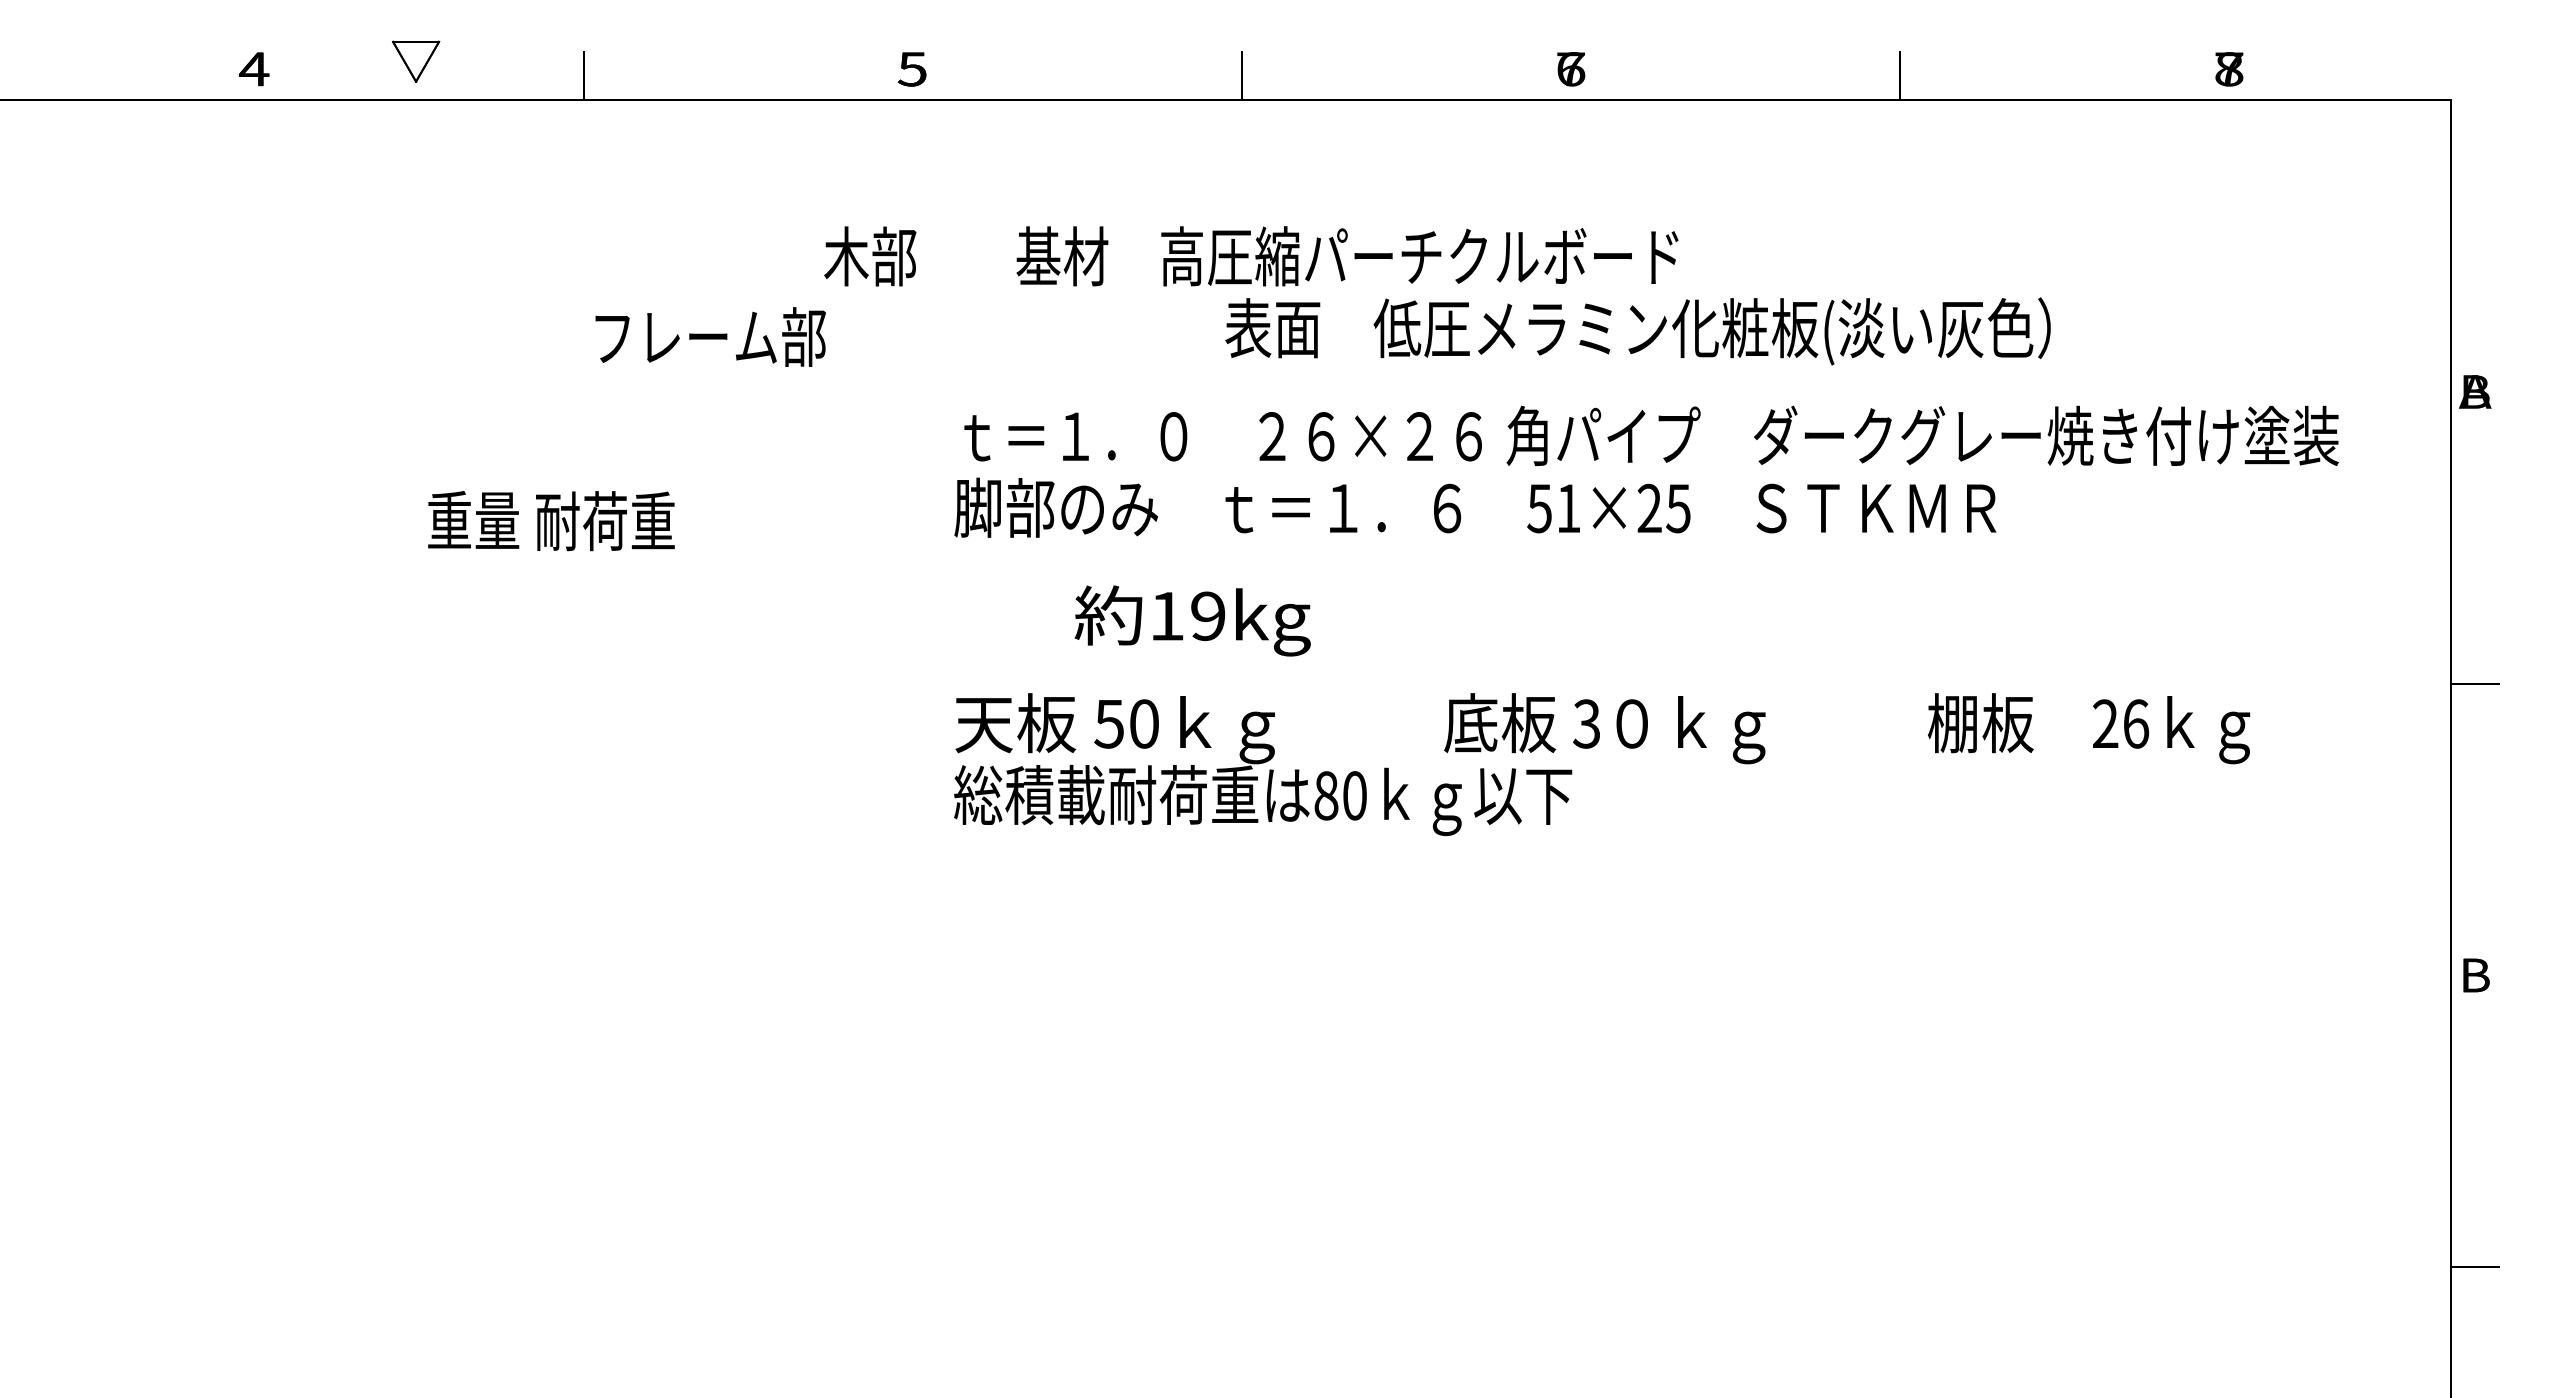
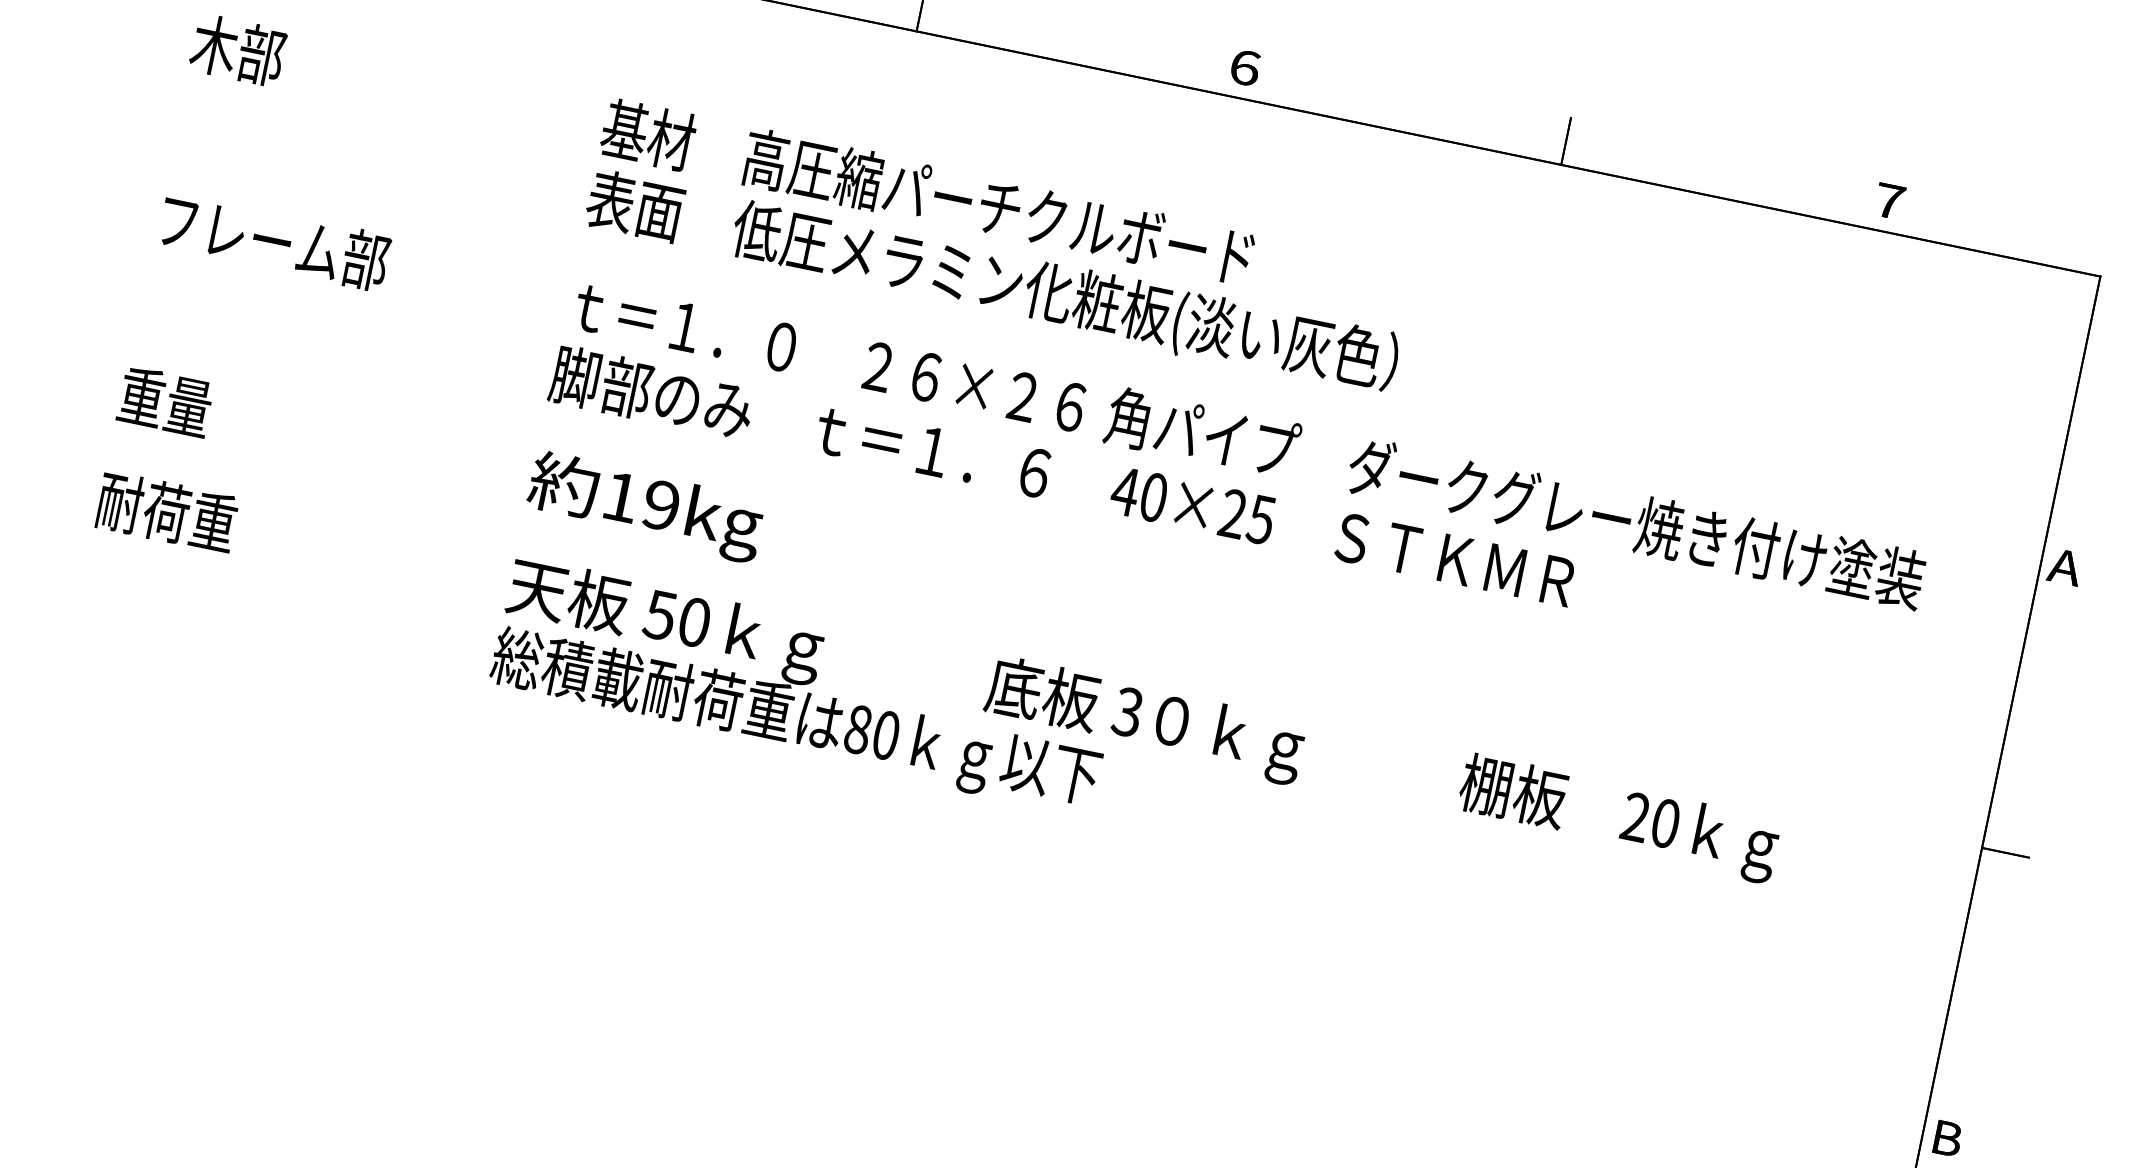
text: (1571, 69) -> (1245, 68), 7 -> 6
text: (2229, 69) -> (1889, 201), 8 -> 7
text: (870, 256) -> (238, 50), moved
text: (1347, 256) -> (927, 193), moved
text: (1637, 331) -> (991, 283), moved
text: (710, 336) -> (274, 240), moved
text: (2475, 391) -> (2065, 566), B -> A
text: (1553, 508) -> (1138, 494), 51×25 -> 40×25
text: (473, 519) -> (165, 401), moved
text: (605, 521) -> (166, 512), moved
text: (1192, 620) -> (645, 506), moved
text: (2136, 723) -> (1666, 823), 26 -> 20

